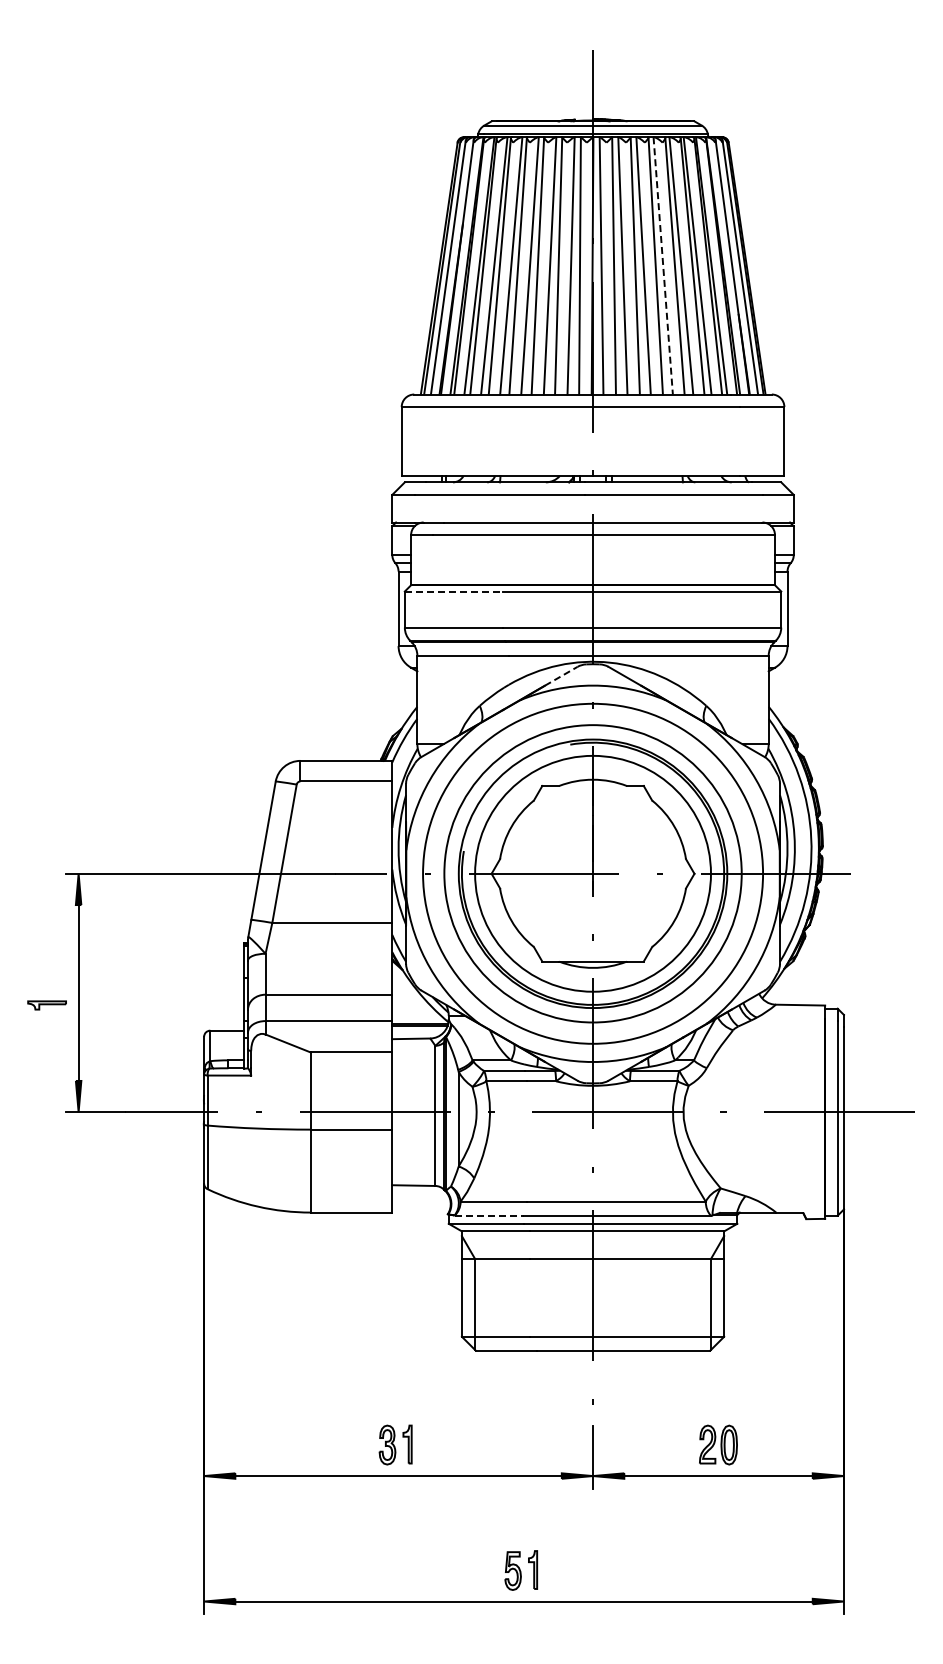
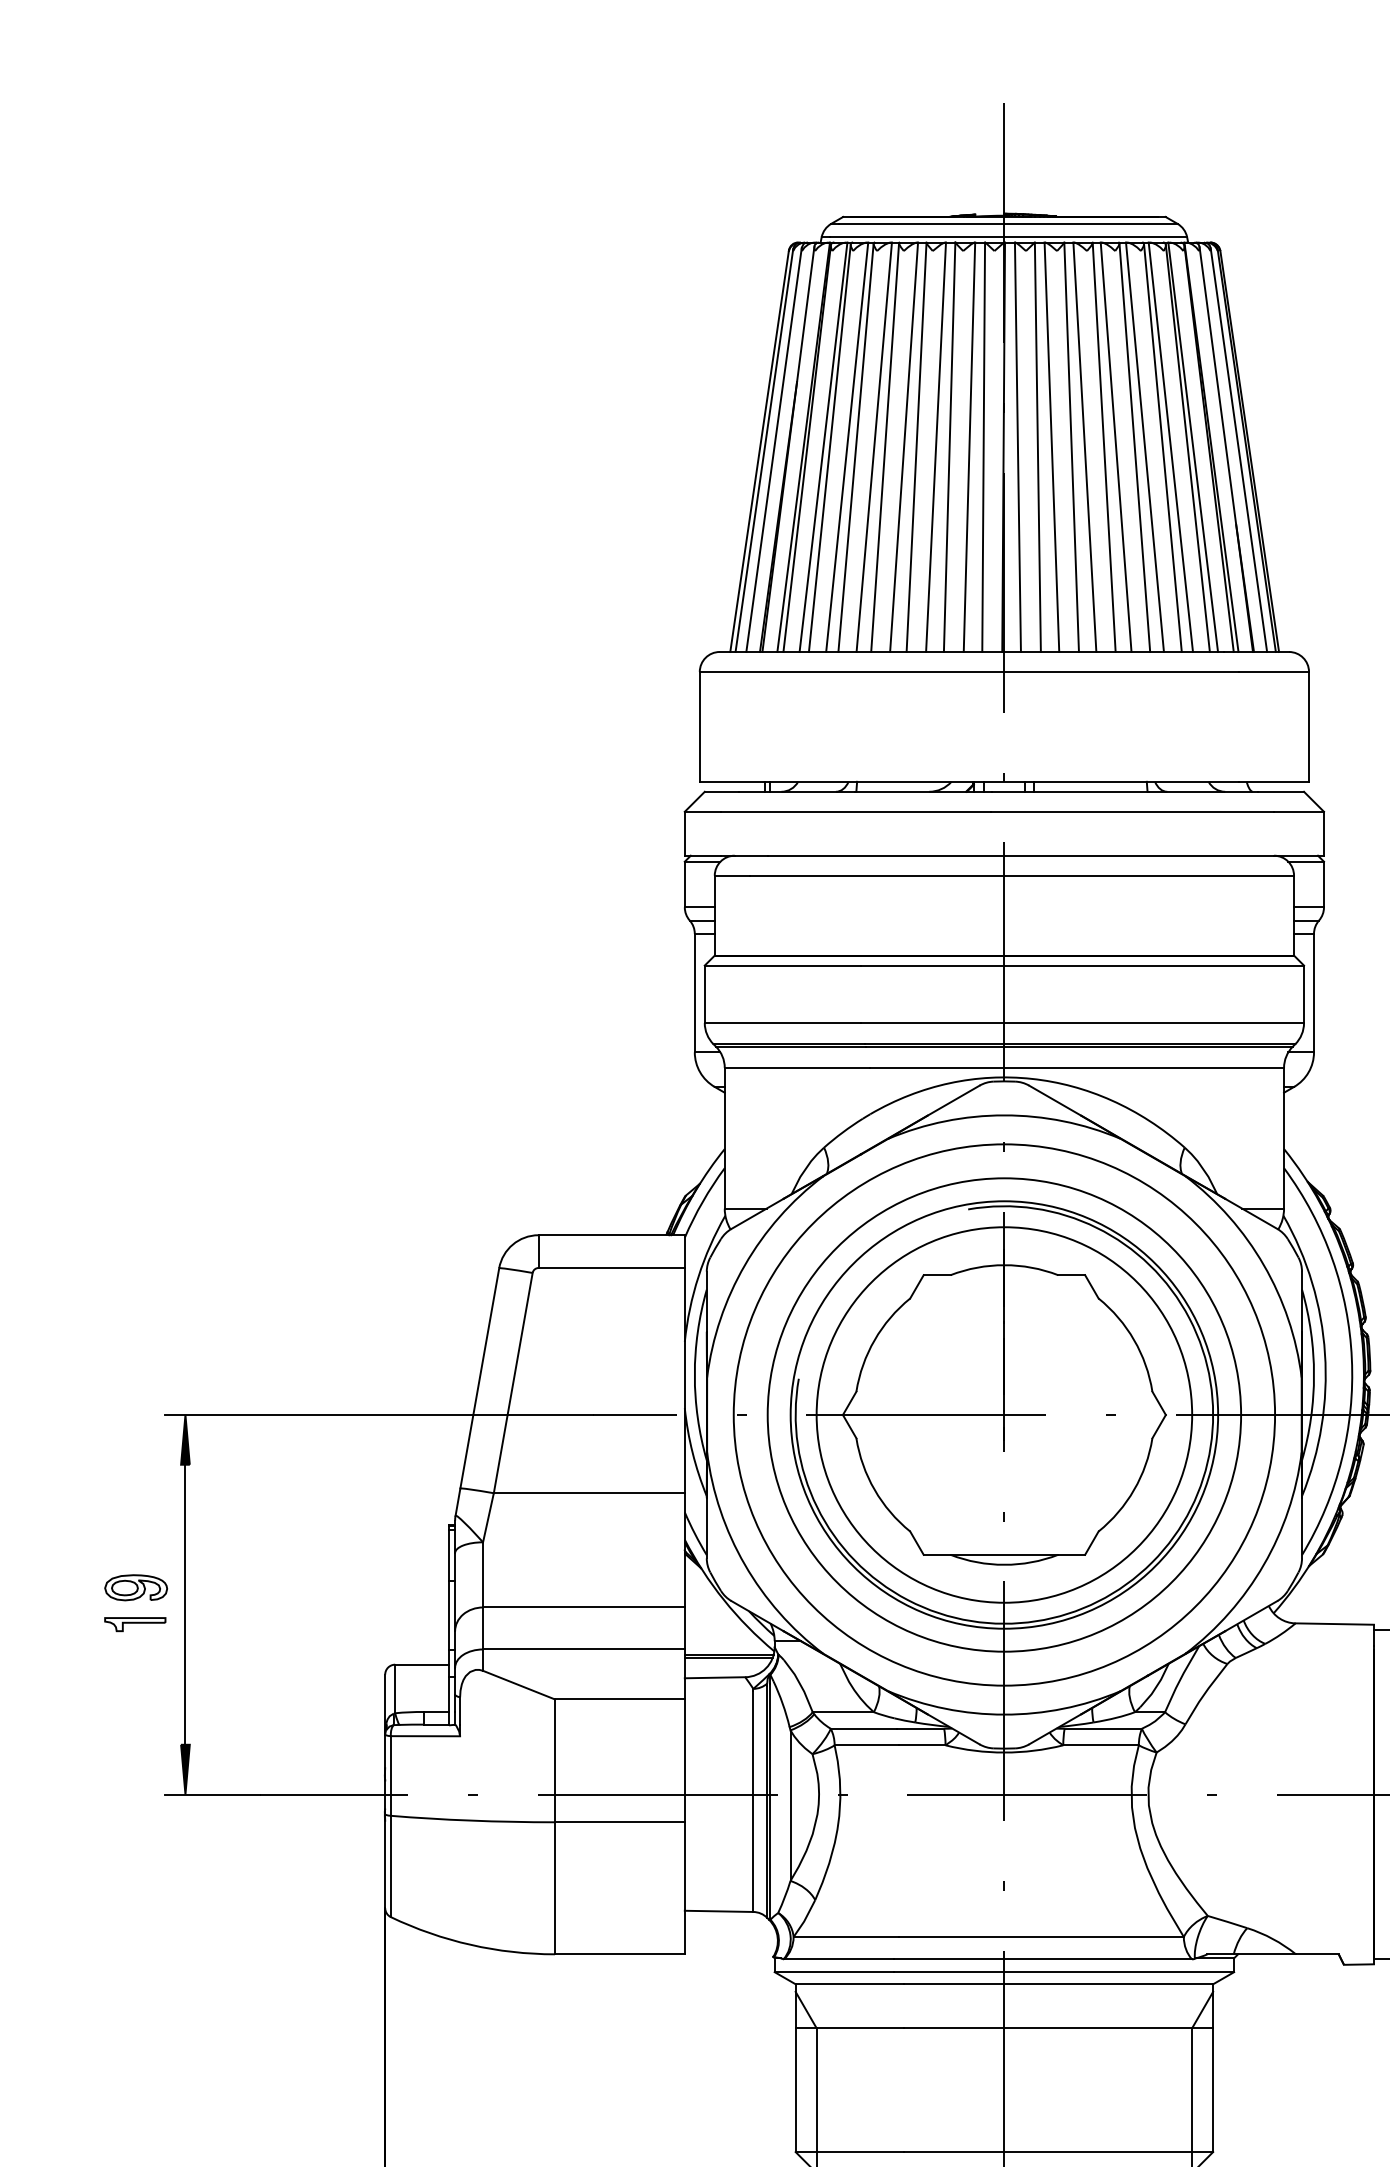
line: (663, 265) -> (1116, 446), dashed -> solid
line: (453, 591) -> (782, 965), dashed -> solid
line: (561, 676) -> (954, 1100), dashed -> solid
part: (47, 982) -> (135, 1588), added
line: (489, 1215) -> (839, 1958), dashed -> solid

